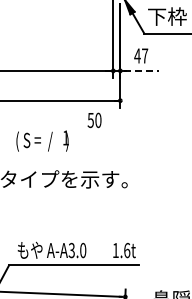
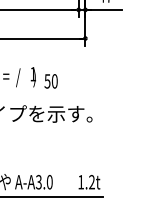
line: (141, 70) -> (105, 9), dashed -> solid
text: (94, 120) -> (51, 81), moved
text: (127, 250) -> (92, 182), 1.6t -> 1.2t

